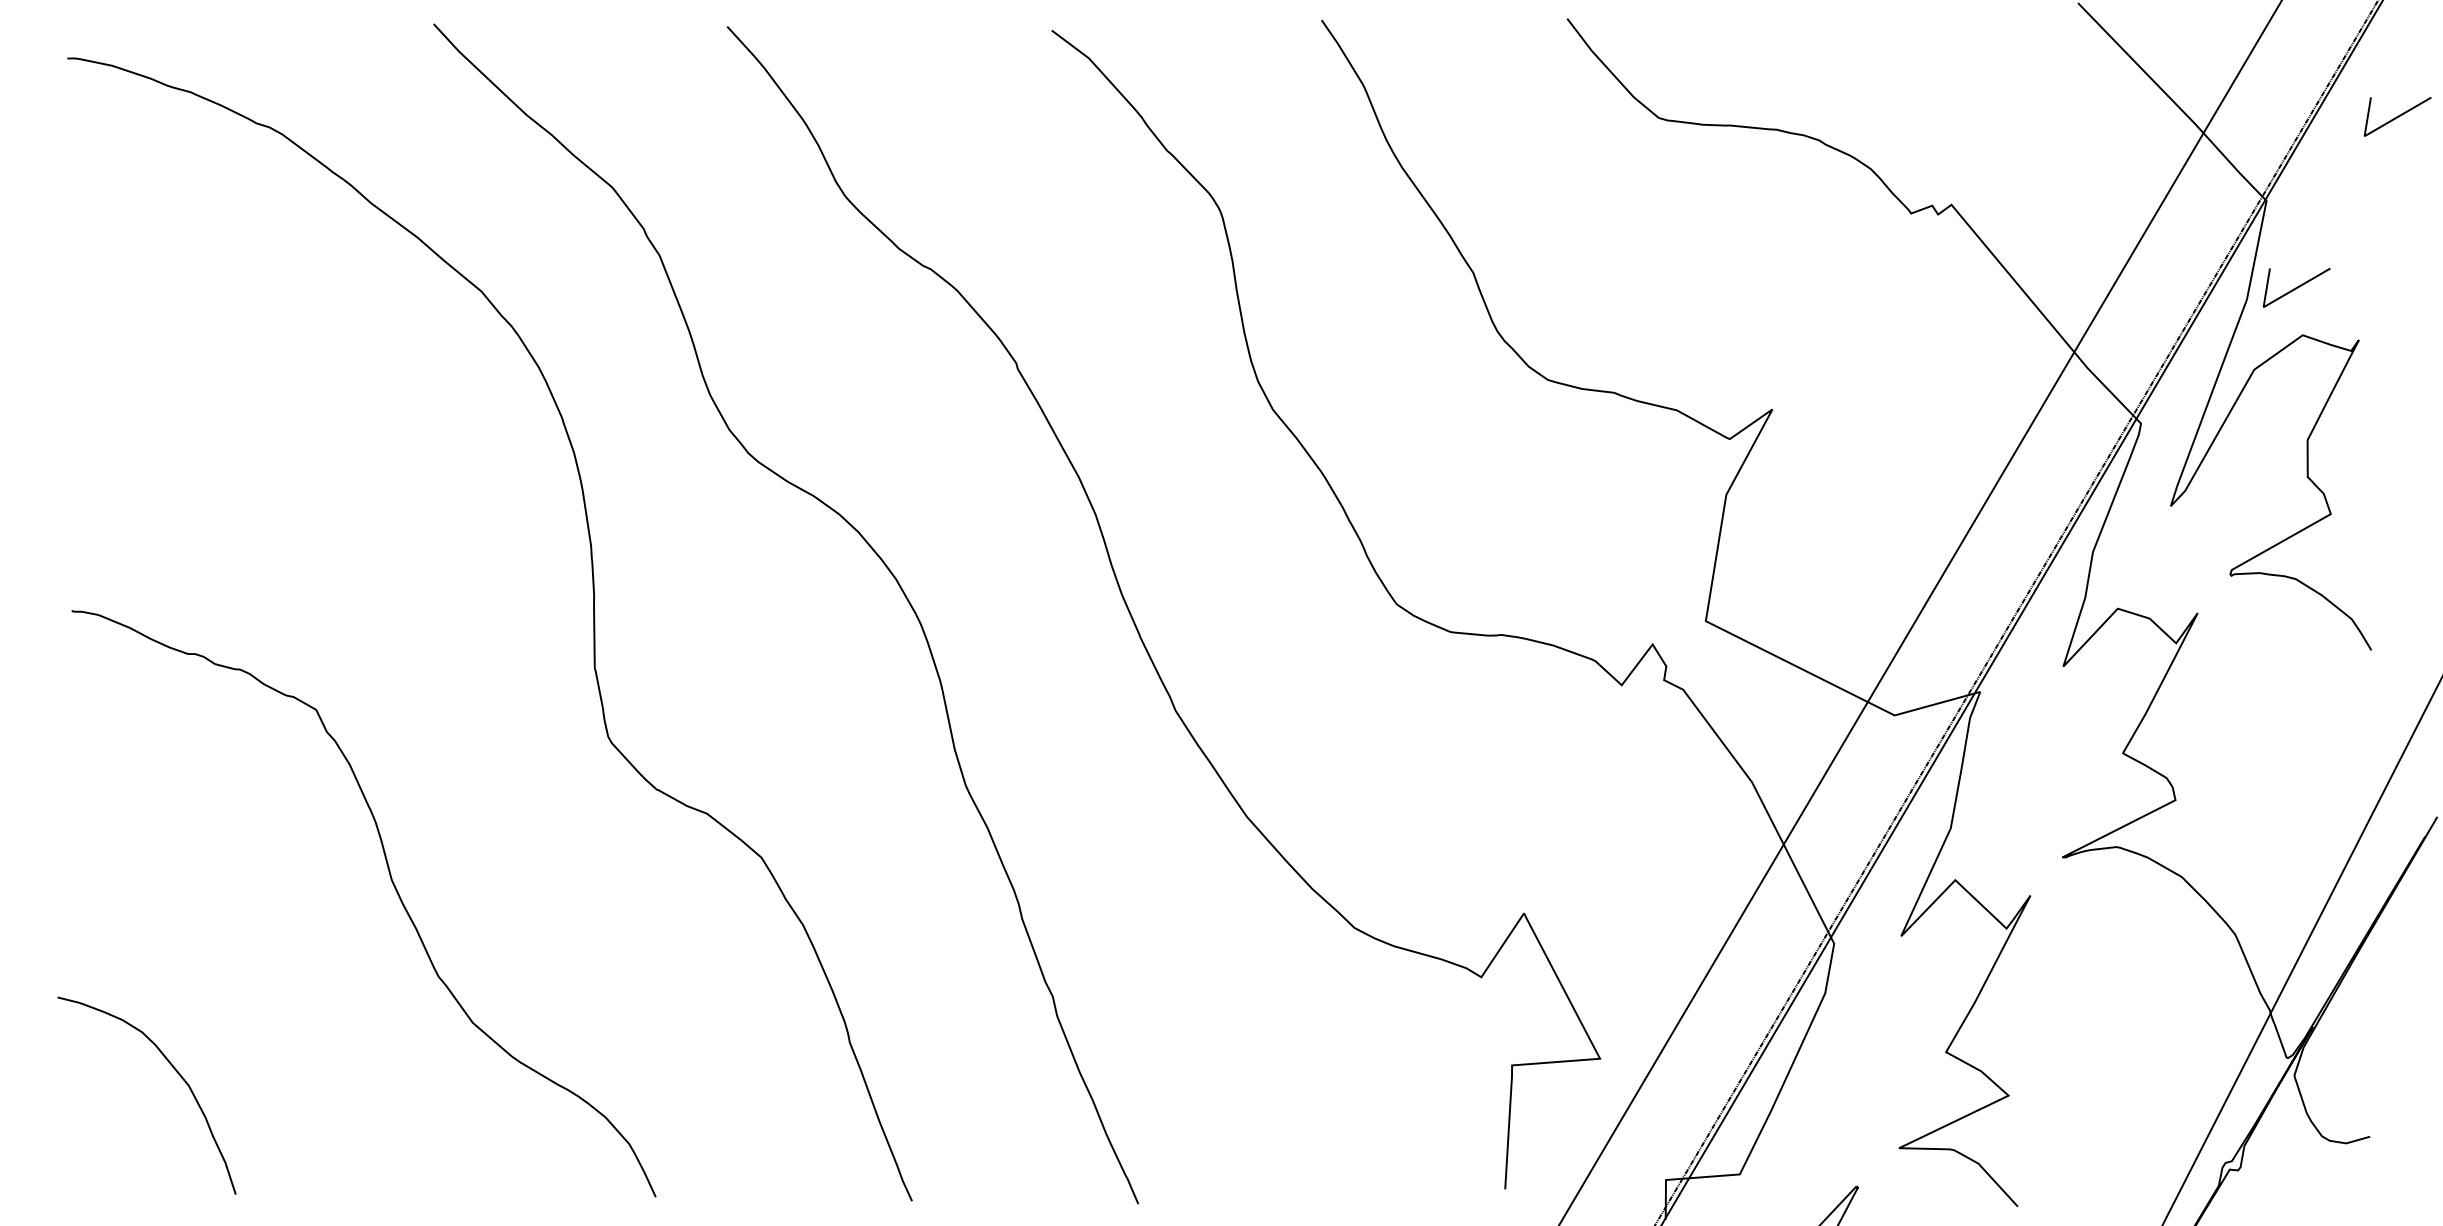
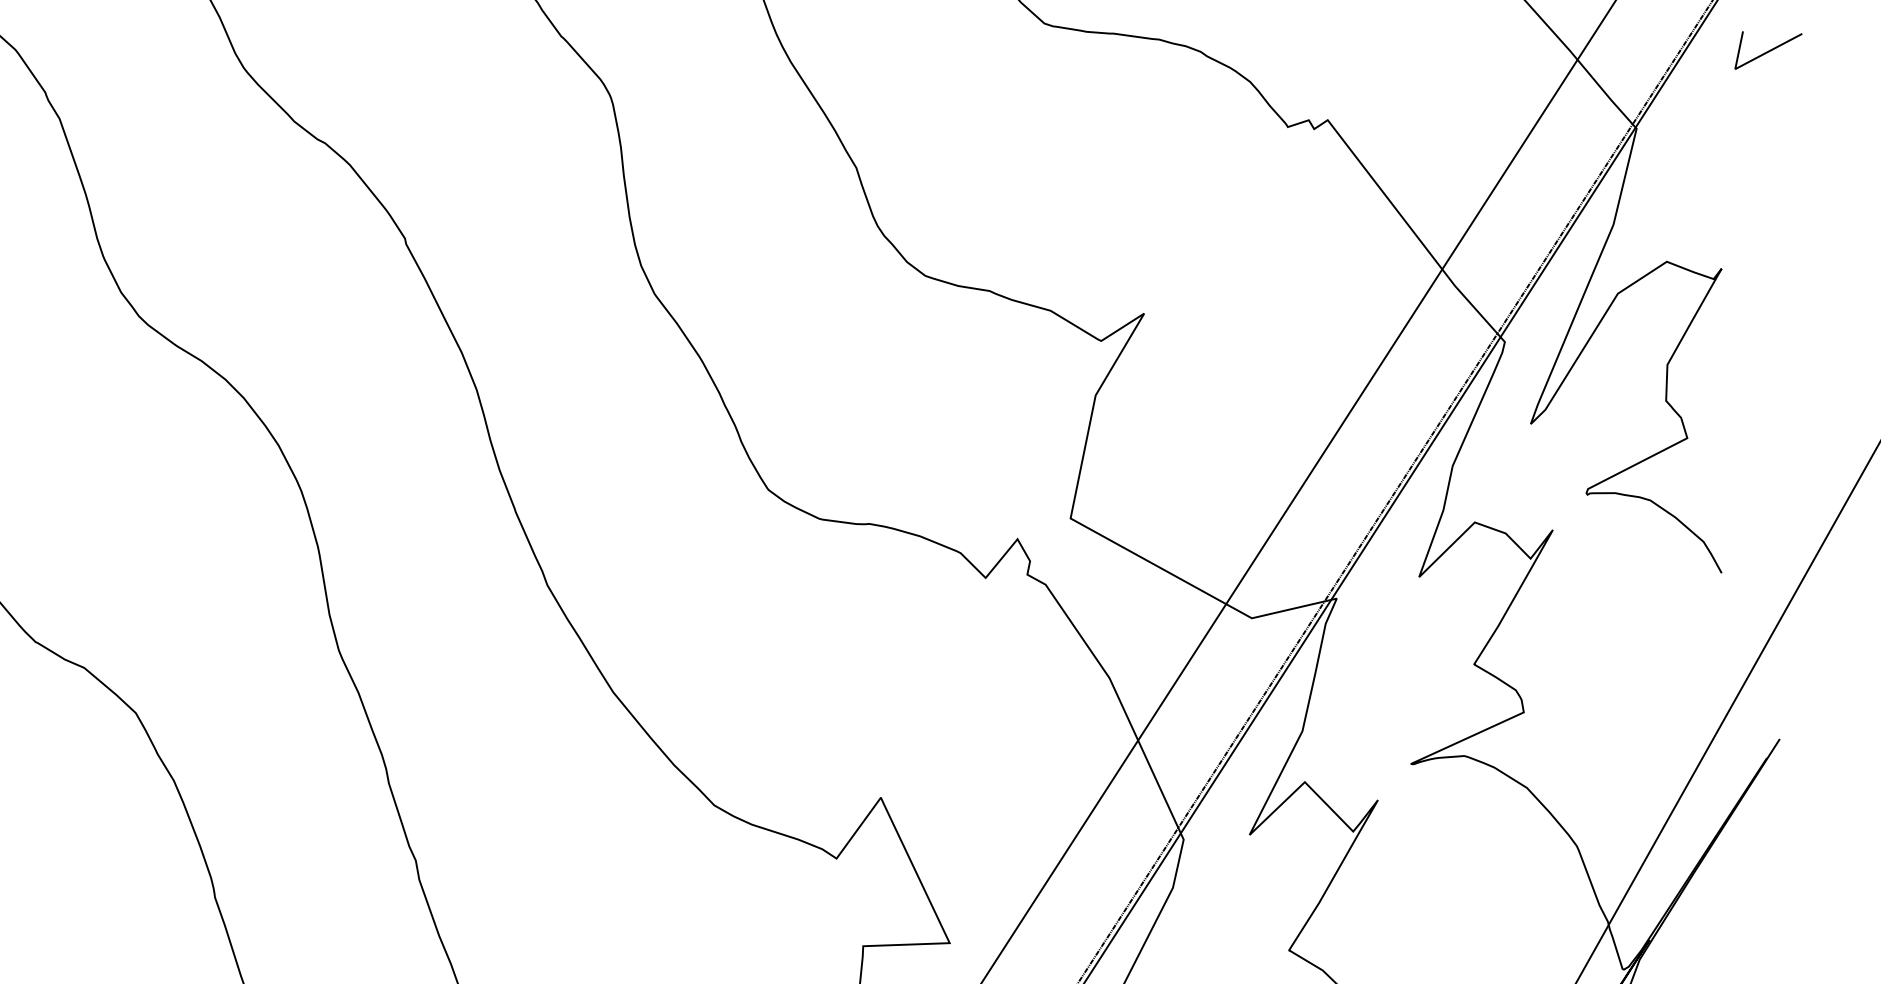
line: (2296, 287) -> (1662, 214), removed

